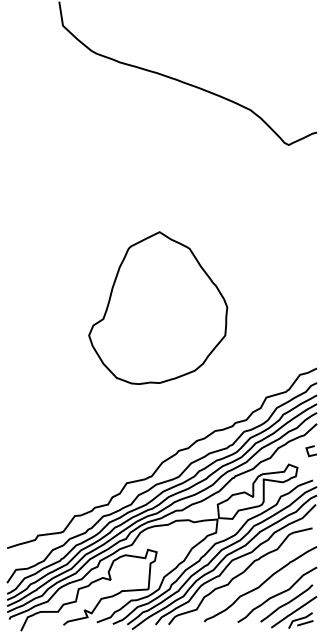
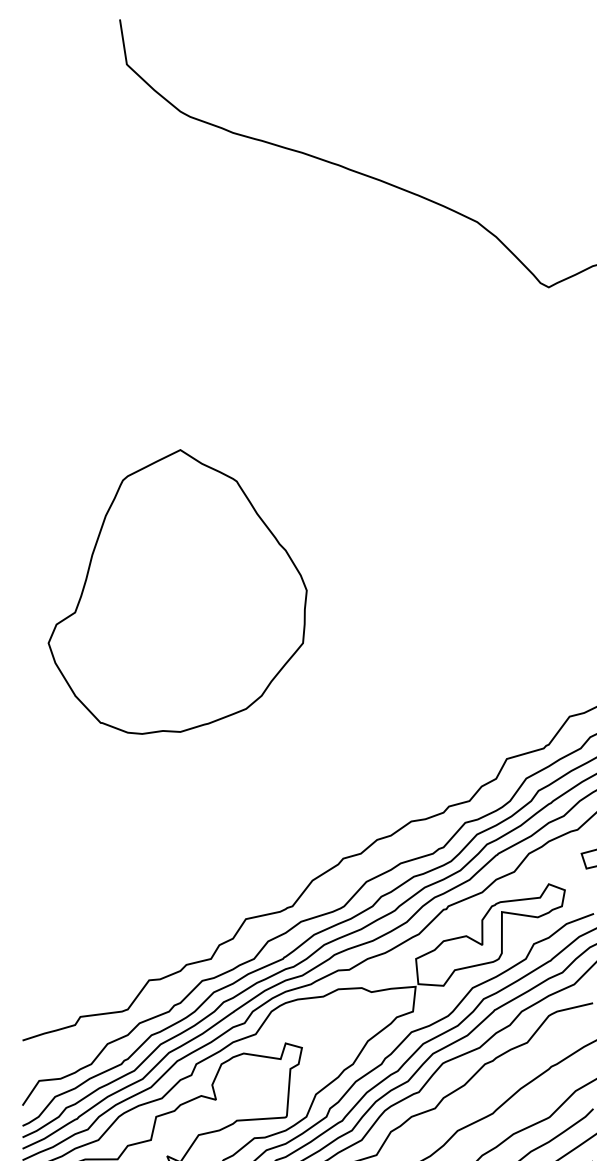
part: (158, 307) -> (178, 590), moved

